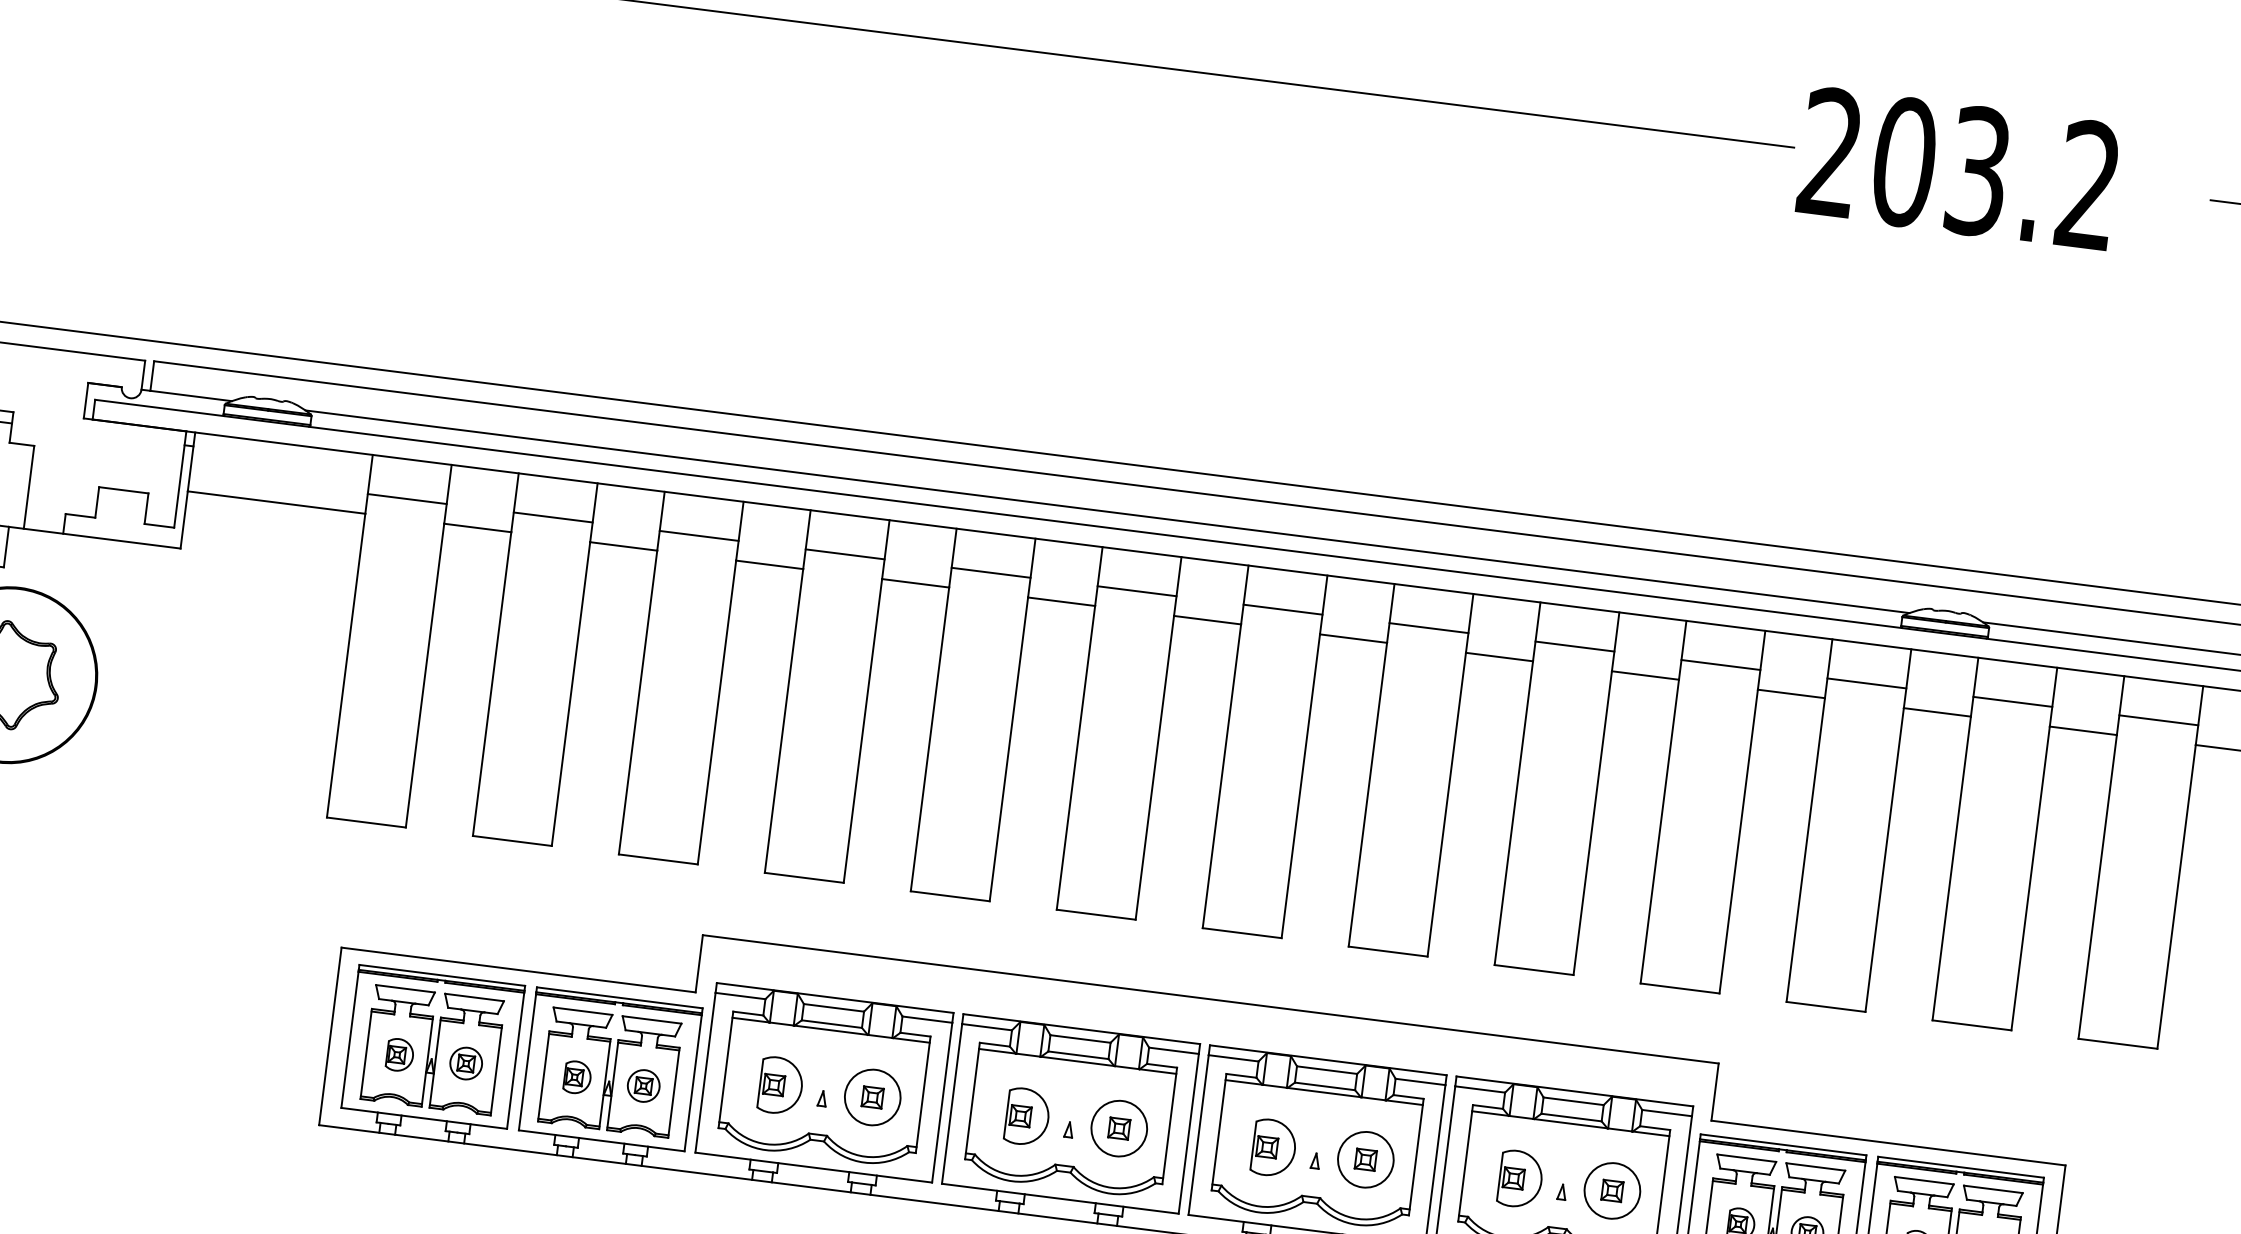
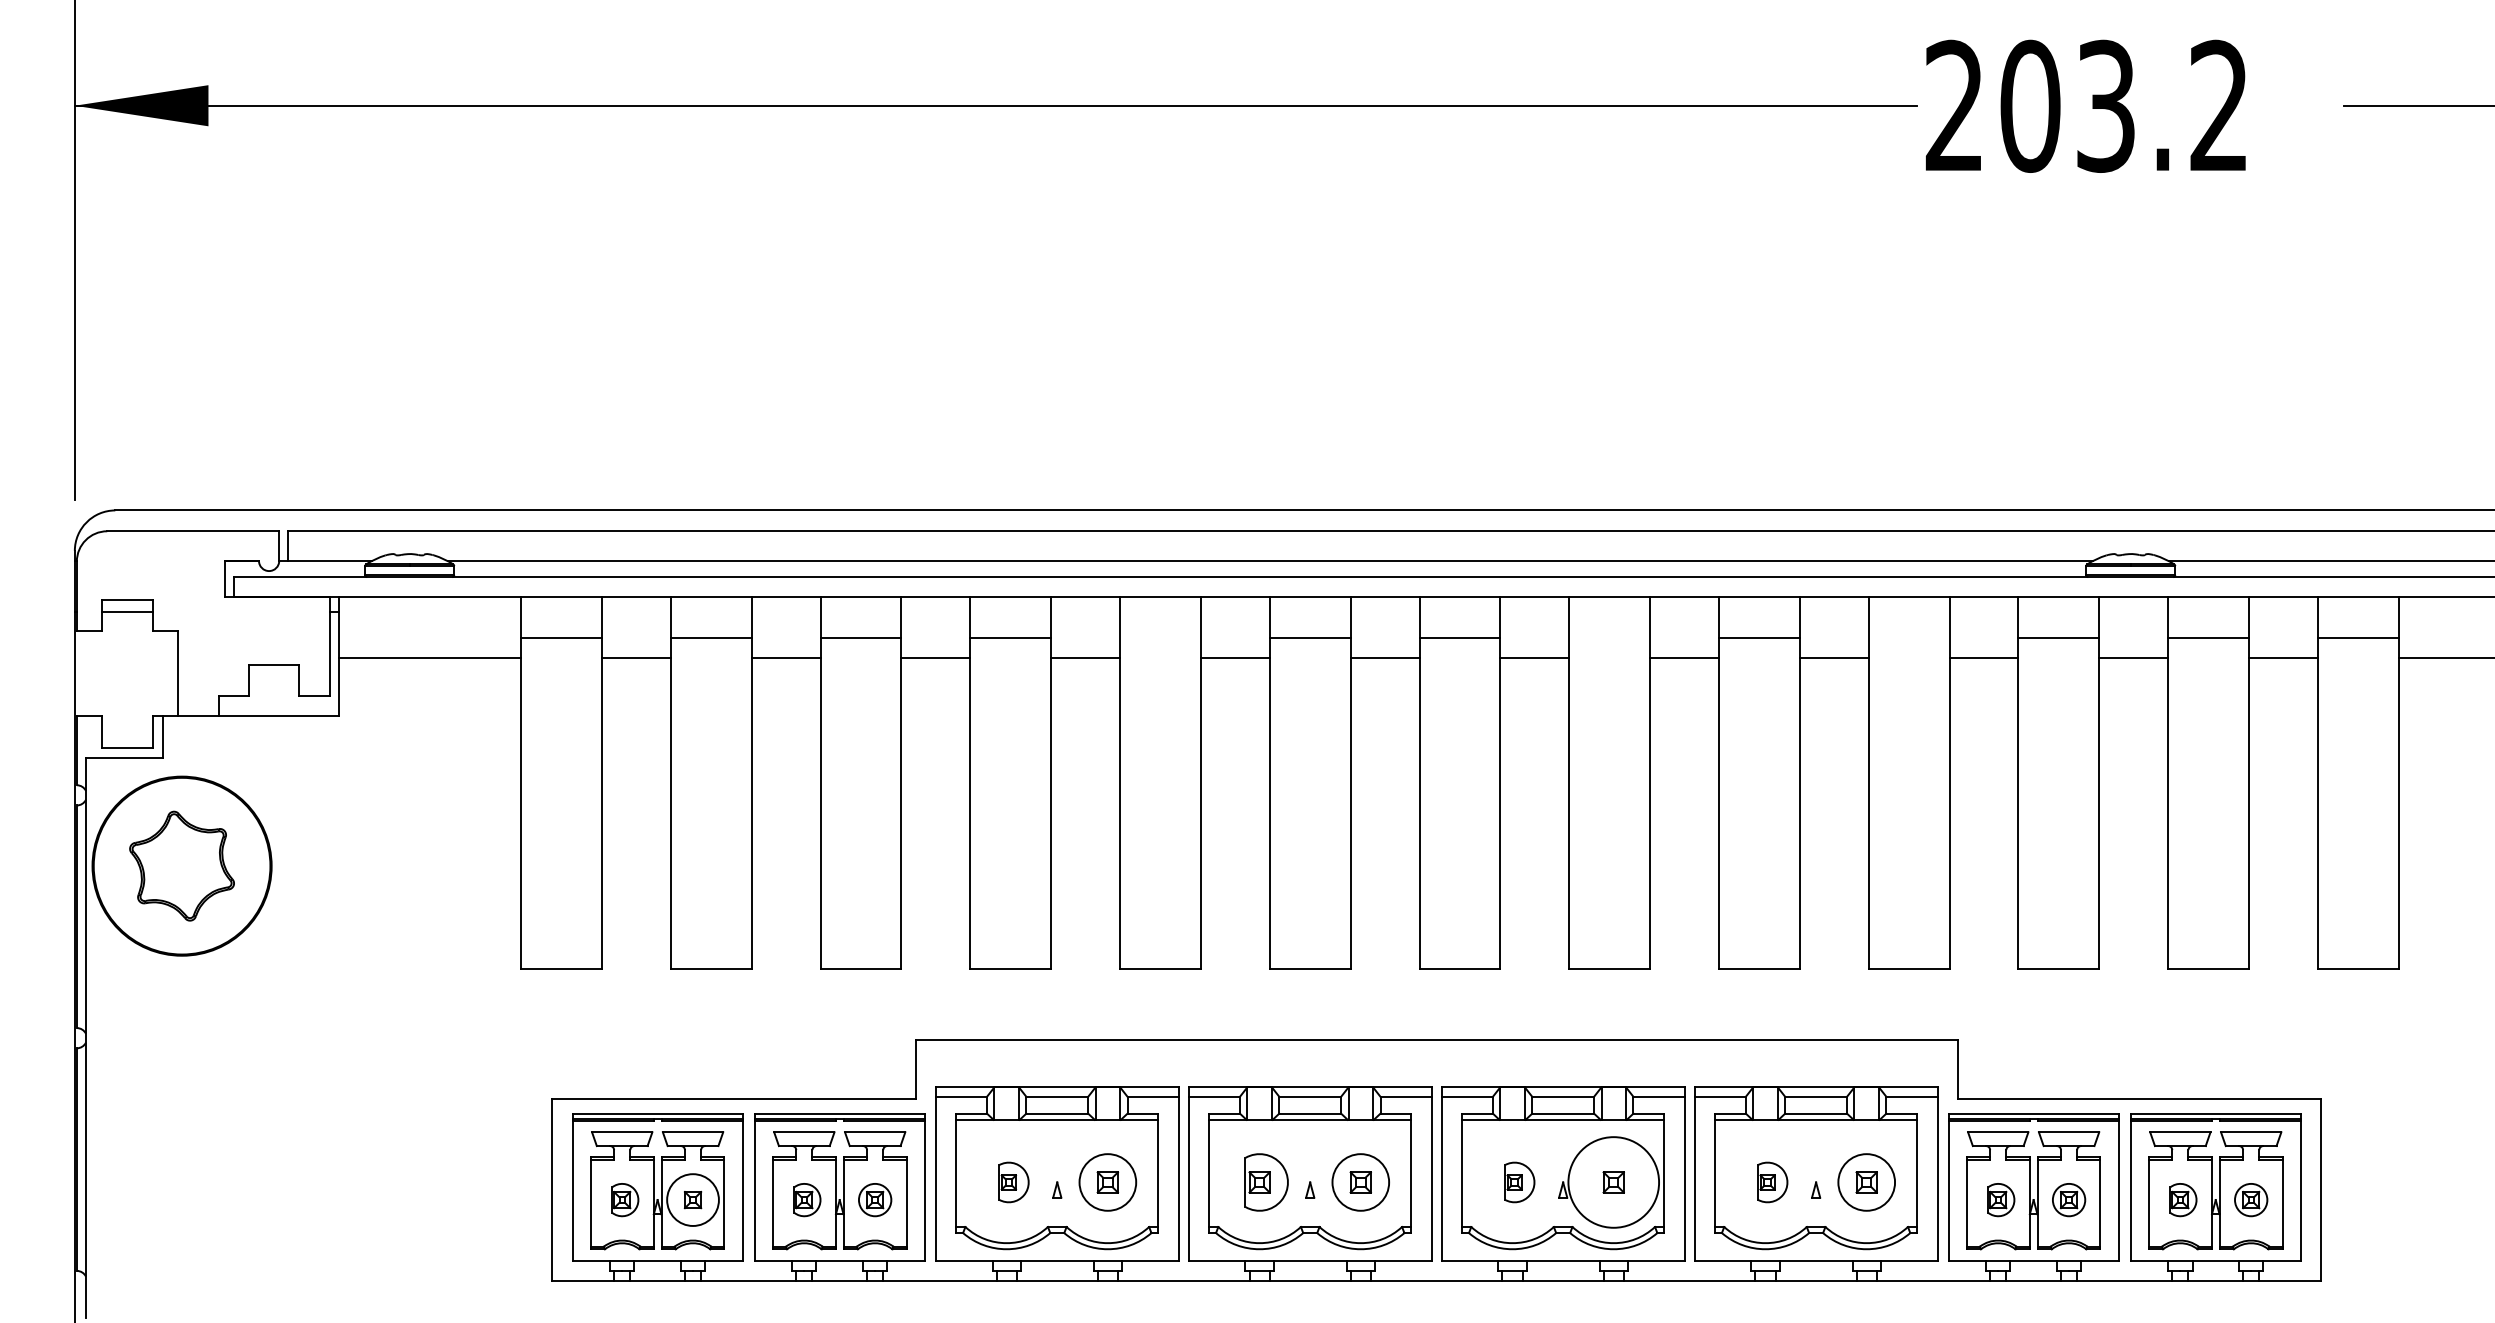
line: (991, 572) -> (1160, 637), removed
line: (1428, 628) -> (1609, 637), removed
line: (1720, 664) -> (1908, 637), removed
circle: (465, 1062) -> (692, 1199), size x1.6
part: (780, 1085) -> (1013, 1182), size x0.7
part: (1273, 1148) -> (1519, 1182), size x0.7
circle: (1365, 1159) -> (1613, 1182), size x1.6
part: (1520, 1179) -> (1772, 1182), size x0.7

